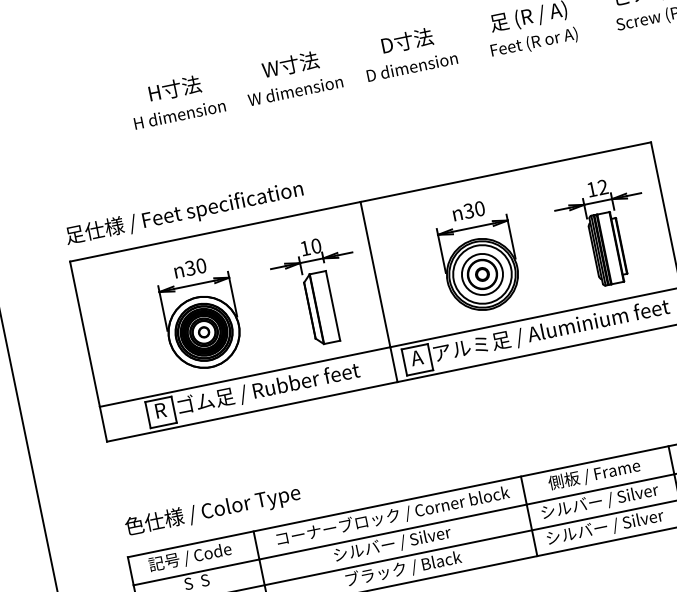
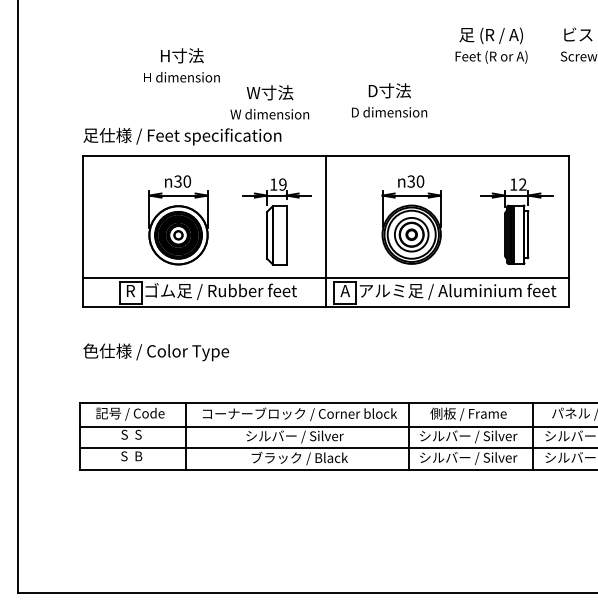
text: (409, 52) -> (389, 100), moved
text: (292, 76) -> (269, 102), moved
text: (176, 100) -> (181, 65), moved
text: (315, 246) -> (282, 184), 10 -> 19
text: (213, 511) -> (156, 352), moved

